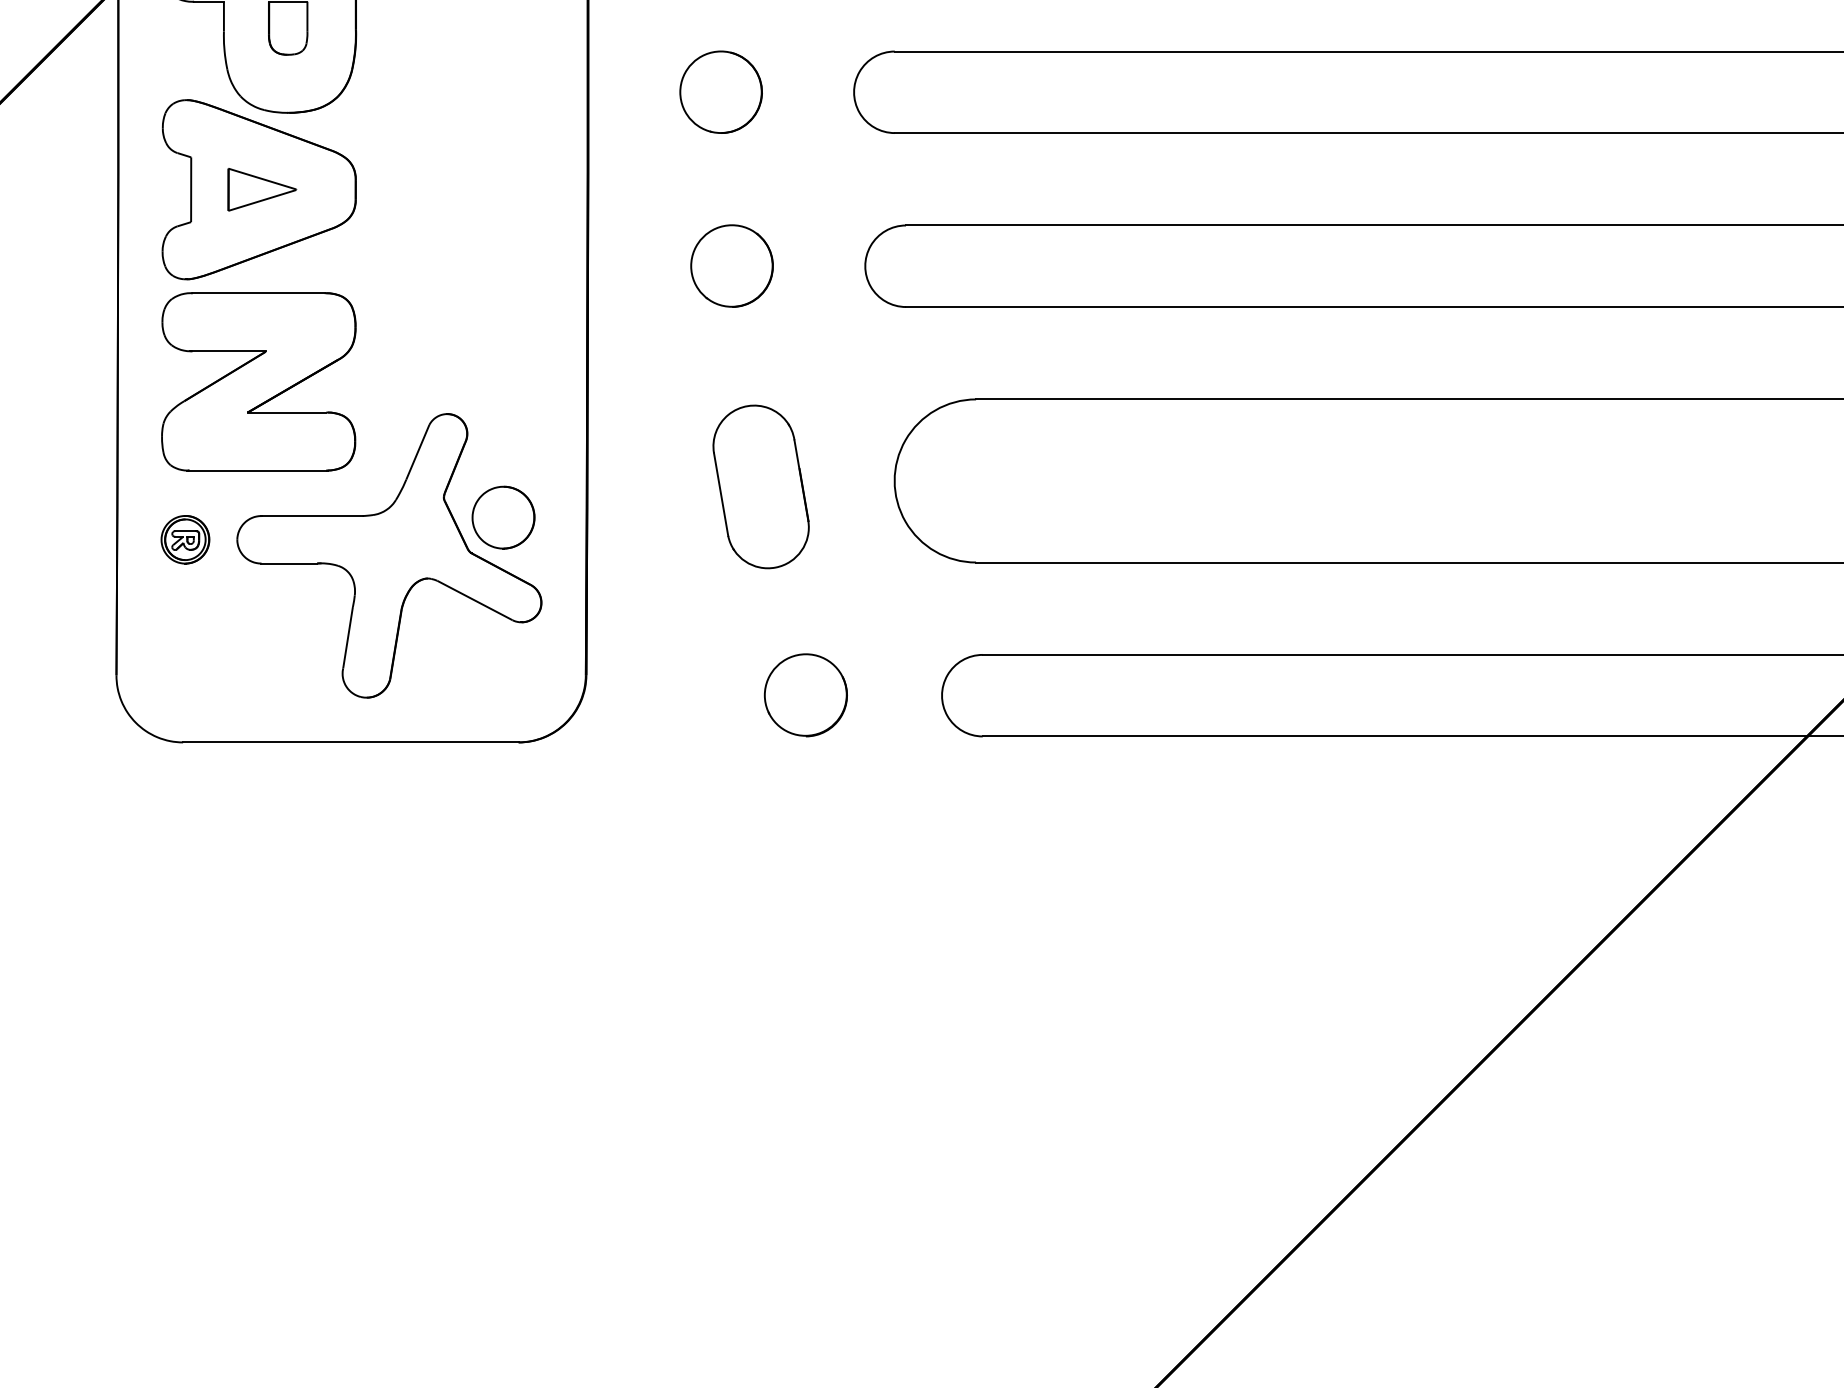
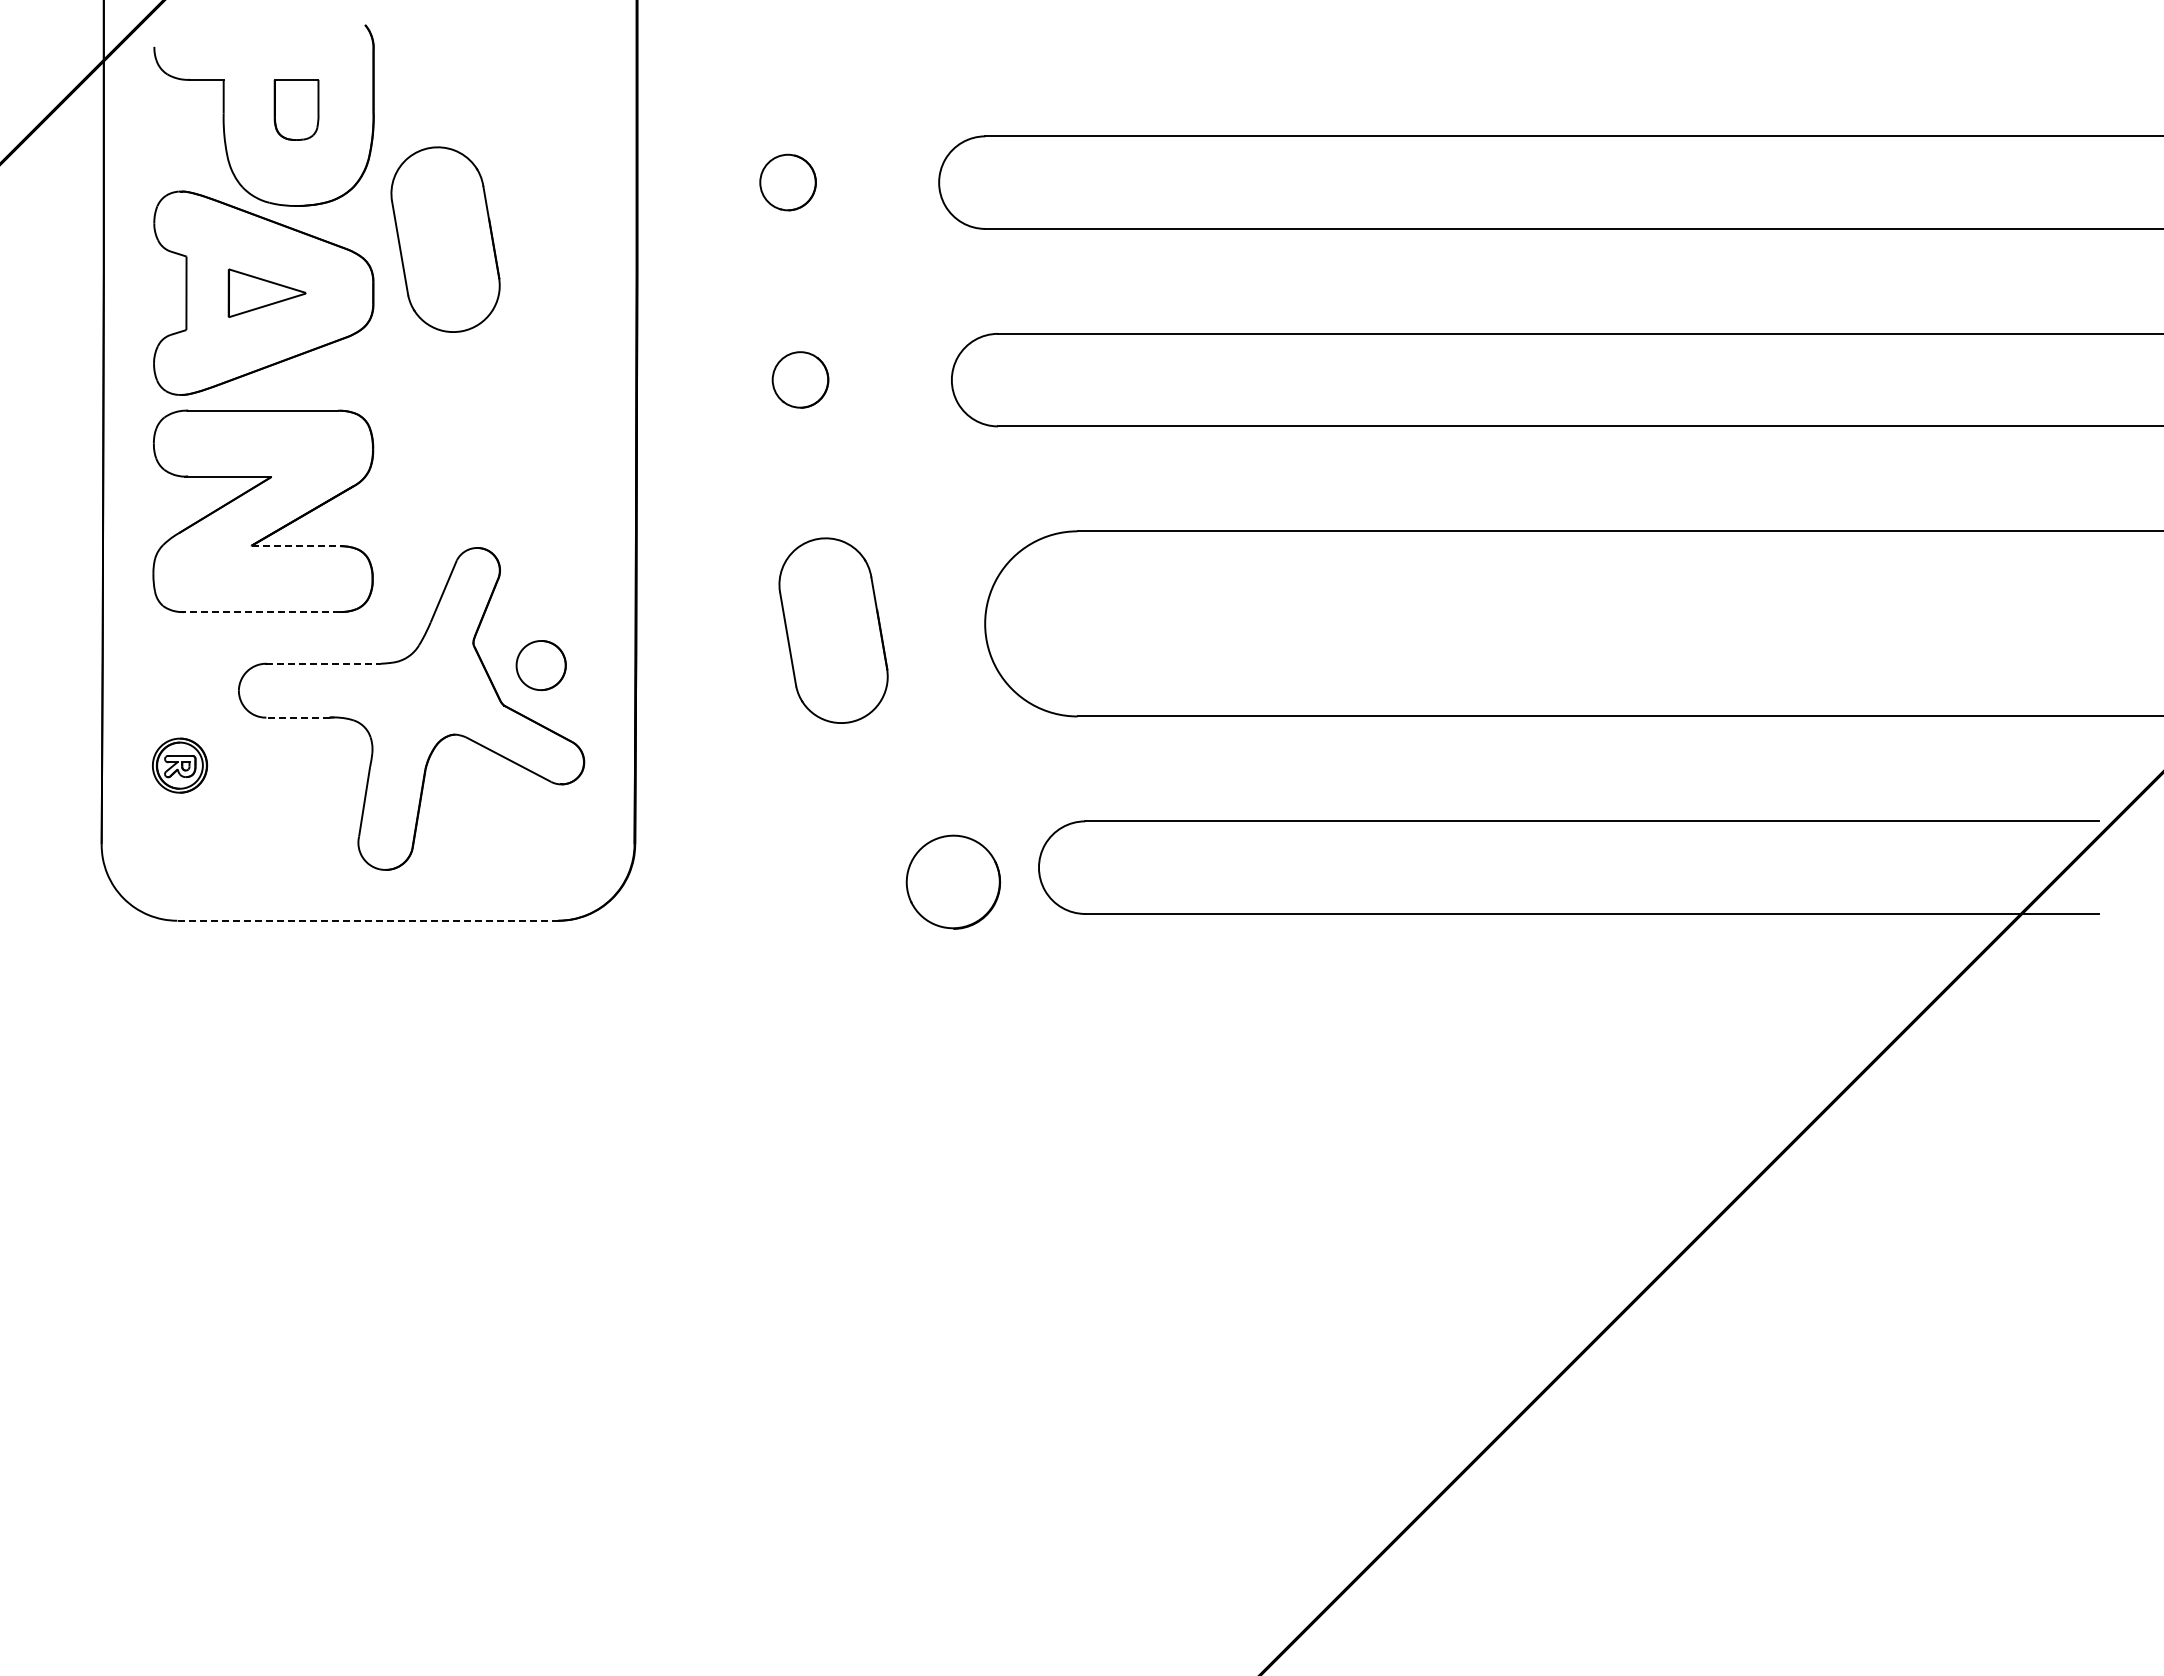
part: (720, 92) -> (787, 182), size x0.6
part: (419, 142) -> (445, 239), added
part: (732, 265) -> (800, 379), size x0.6
line: (288, 412) -> (296, 546), solid -> dashed
line: (258, 470) -> (262, 612), solid -> dashed
line: (312, 515) -> (324, 663), solid -> dashed
part: (503, 517) -> (541, 665), size x0.7
part: (185, 539) -> (180, 765), moved
line: (288, 563) -> (297, 717), solid -> dashed
part: (805, 694) -> (953, 881), moved
line: (350, 742) -> (367, 920), solid -> dashed

